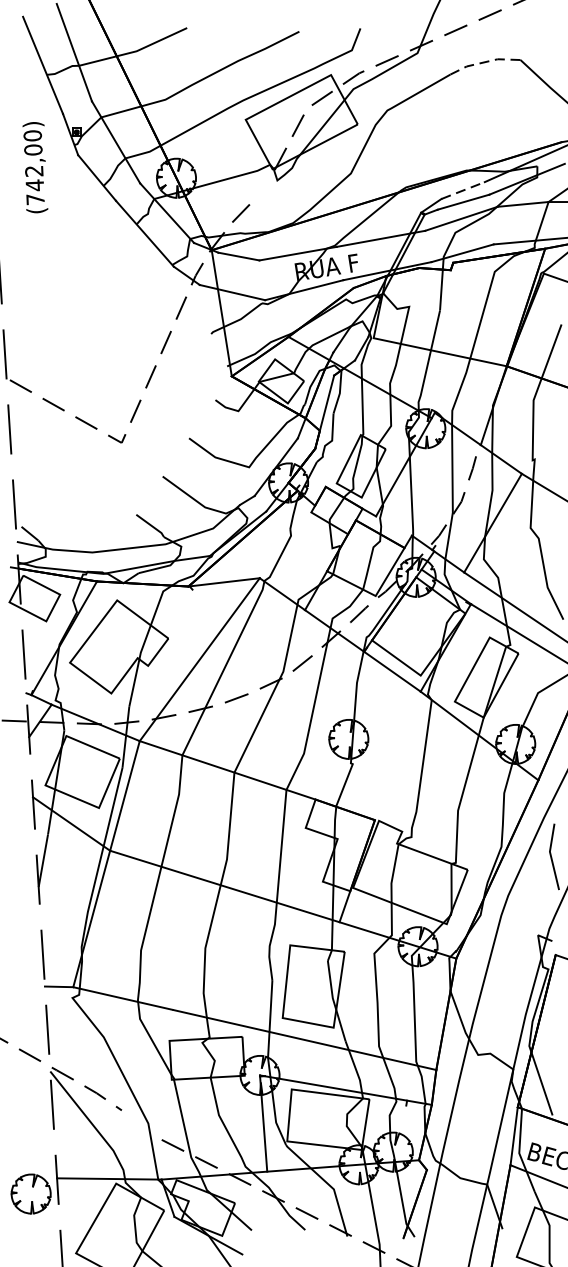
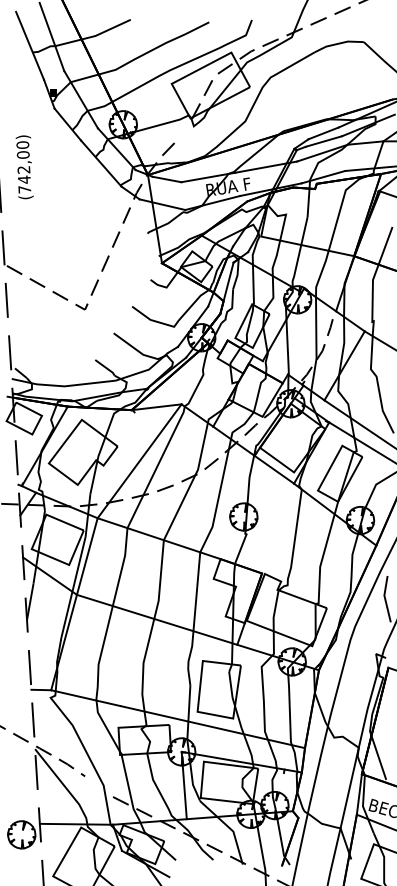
line: (484, 62) -> (338, 43), dashed -> solid
text: (35, 167) -> (24, 167), moved
line: (464, 190) -> (324, 133), dashed -> solid

